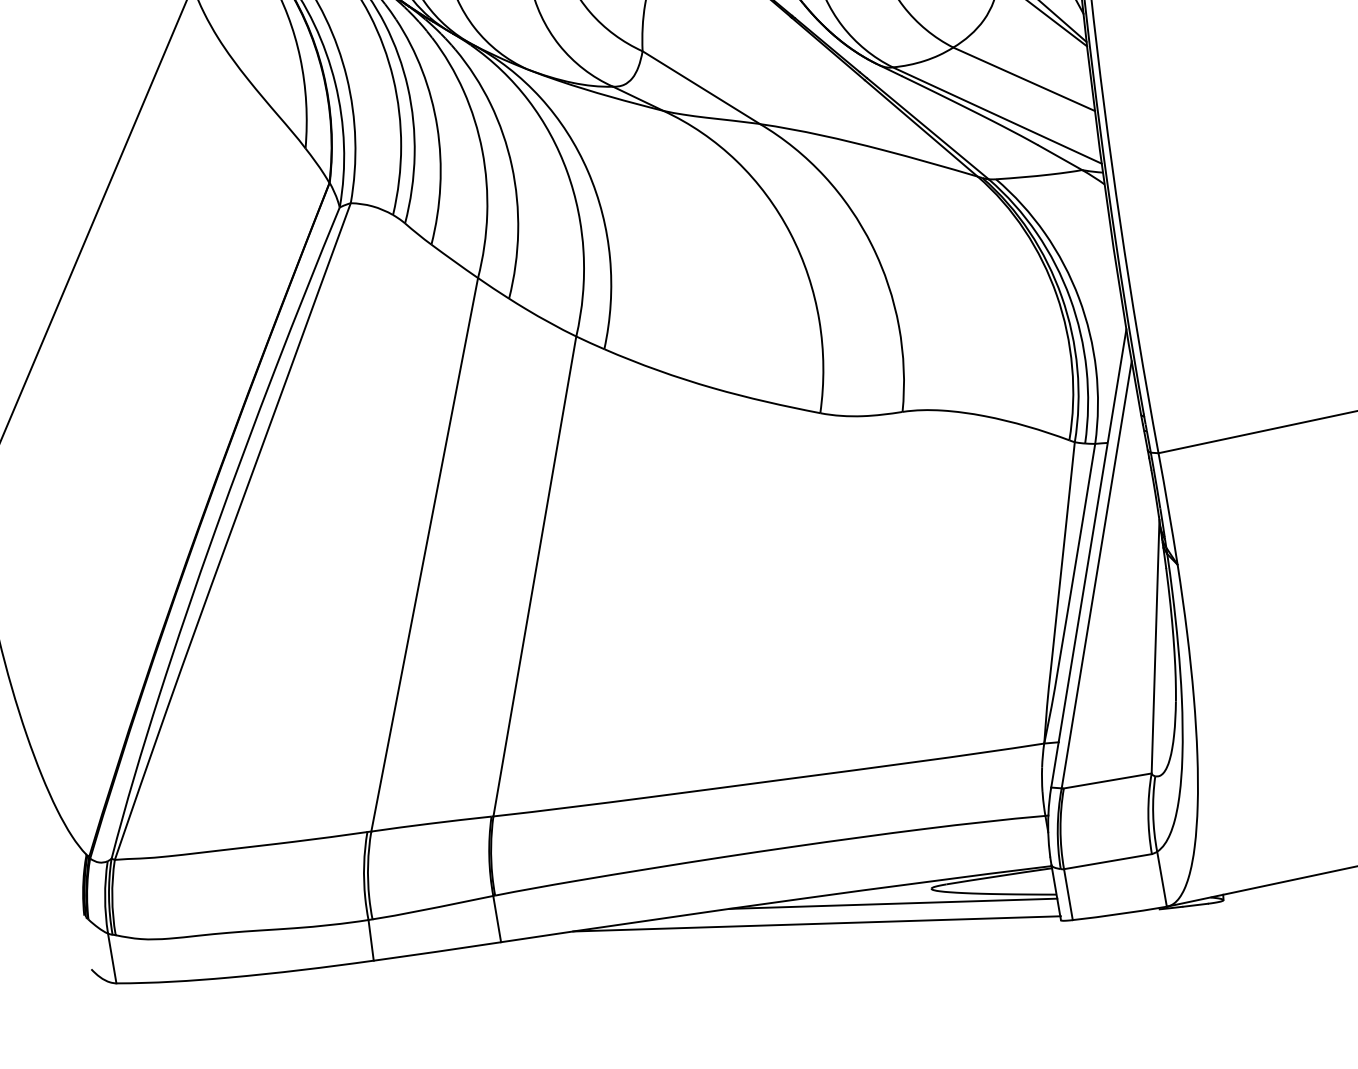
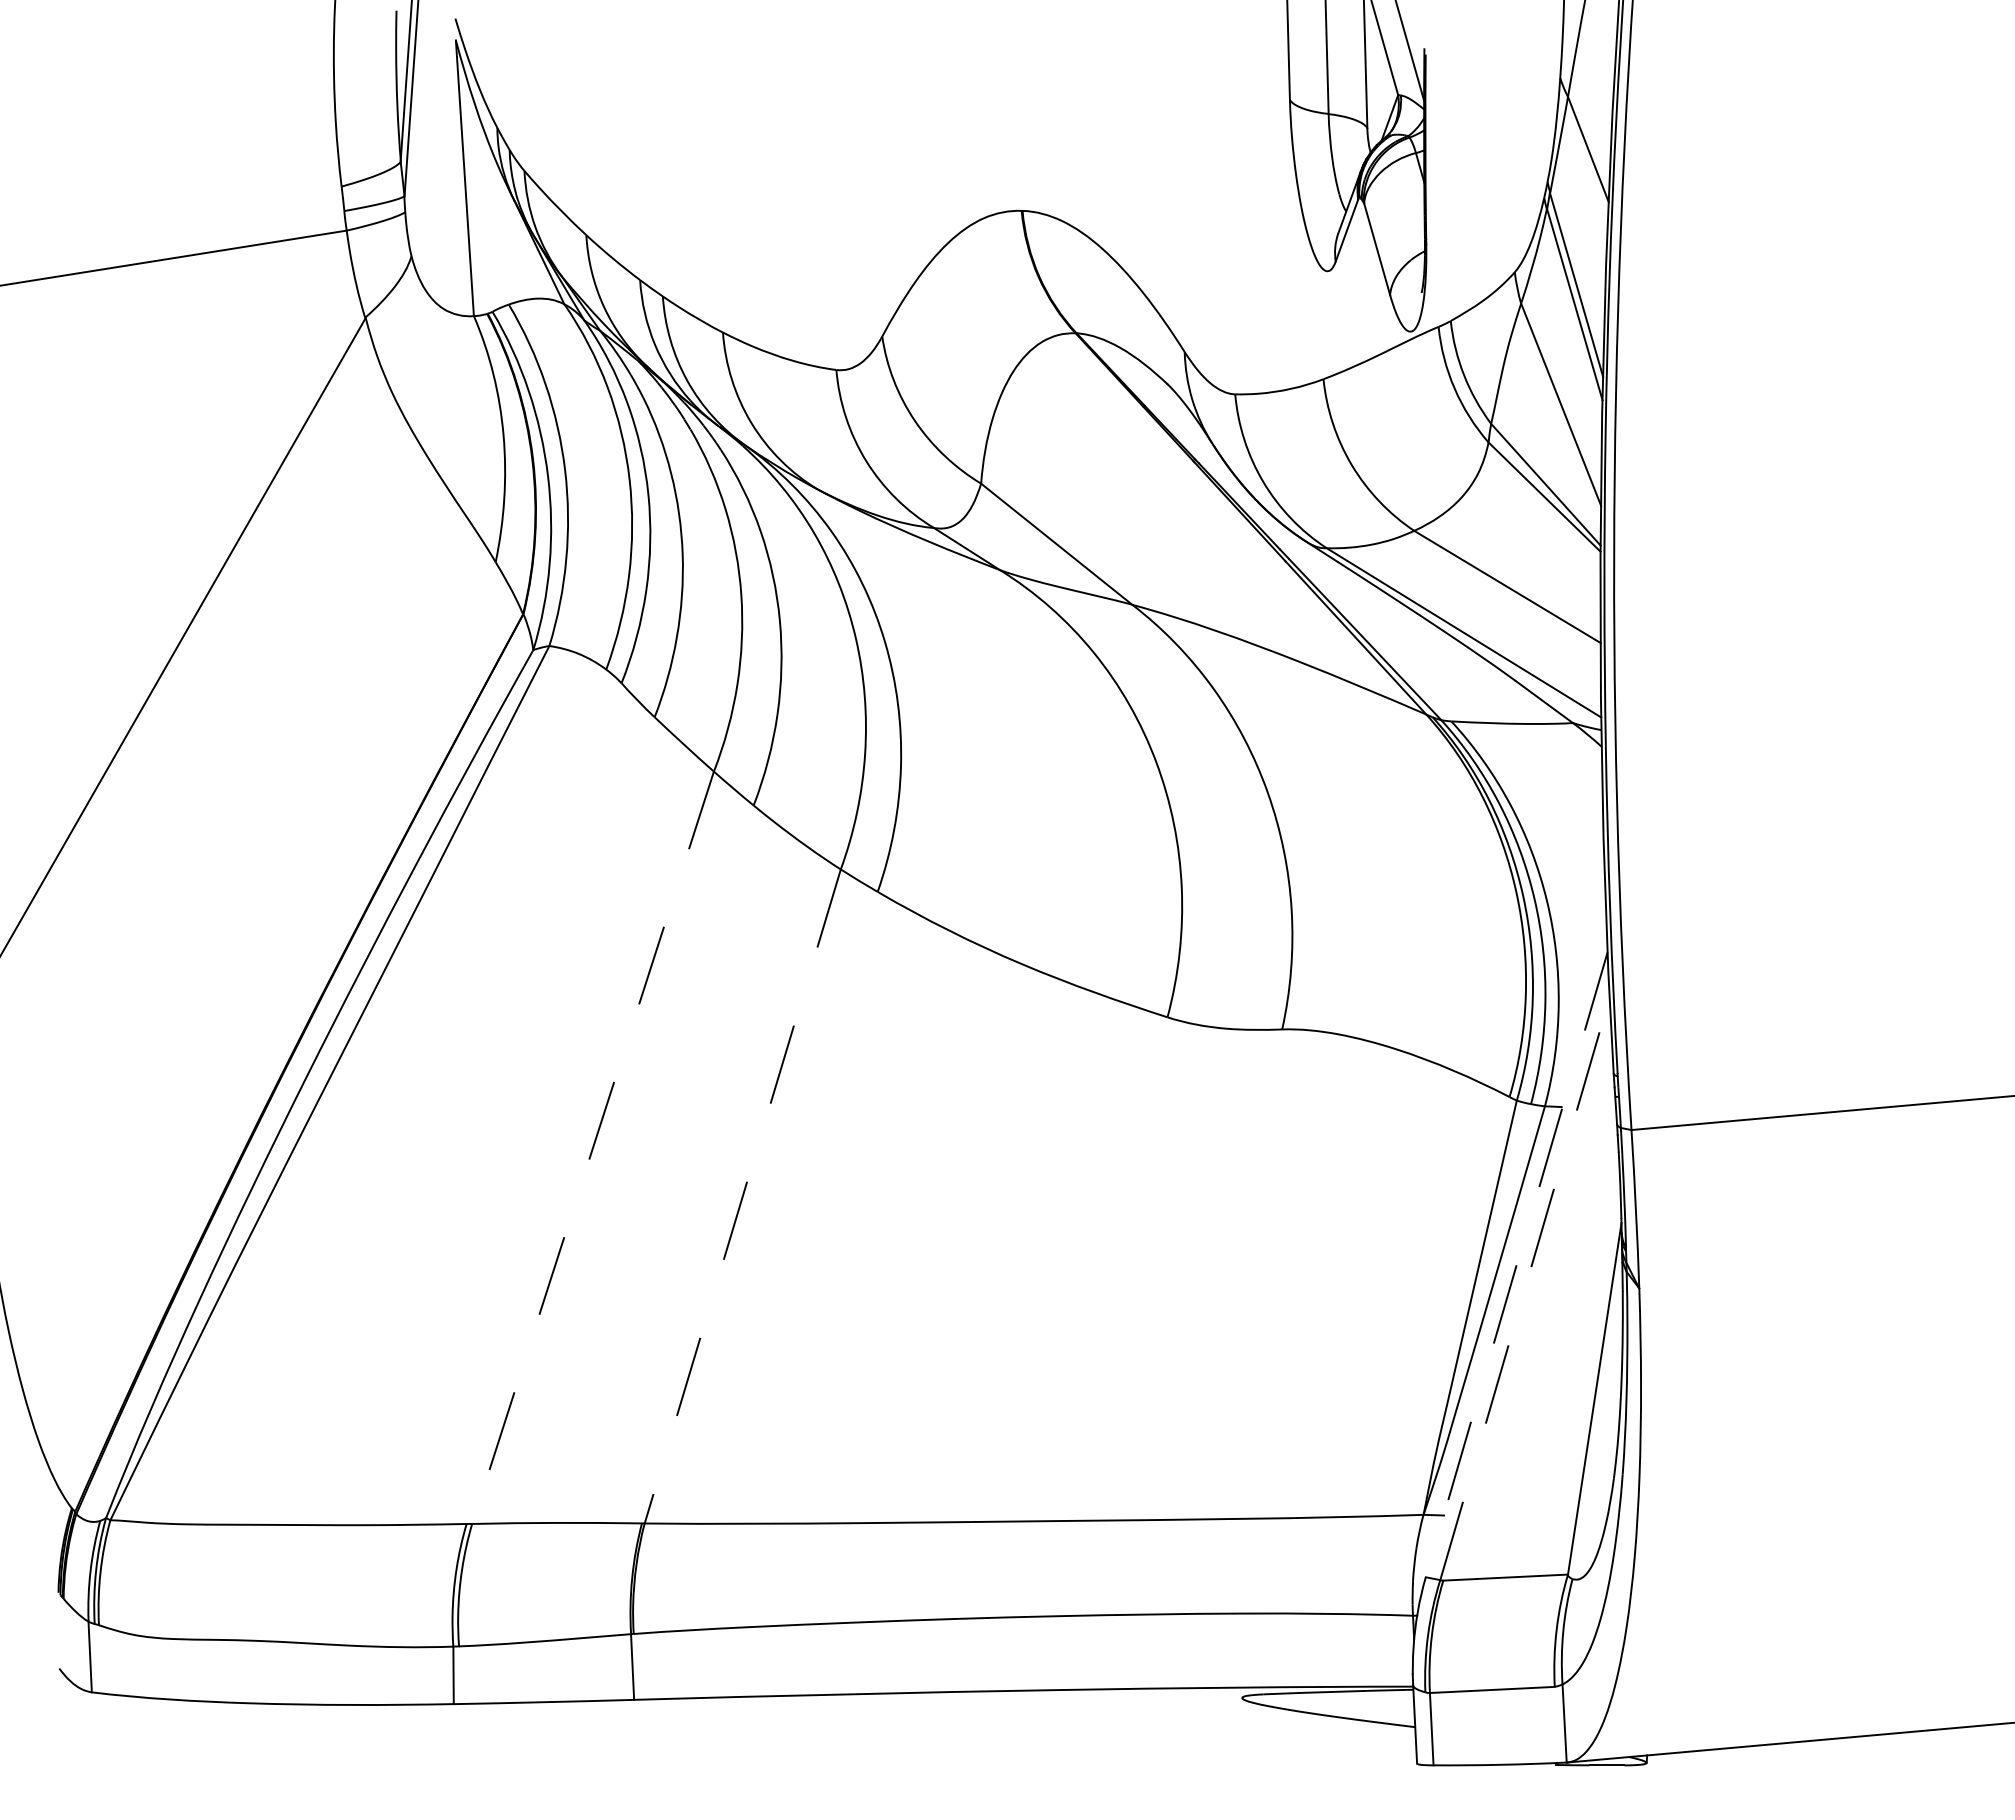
line: (424, 555) -> (592, 1148), solid -> dashed
line: (1088, 559) -> (1516, 1265), solid -> dashed
line: (1097, 574) -> (1525, 1288), solid -> dashed
line: (534, 576) -> (742, 1196), solid -> dashed
line: (893, 903) -> (1186, 1711), removed
line: (816, 923) -> (1076, 1727), removed

